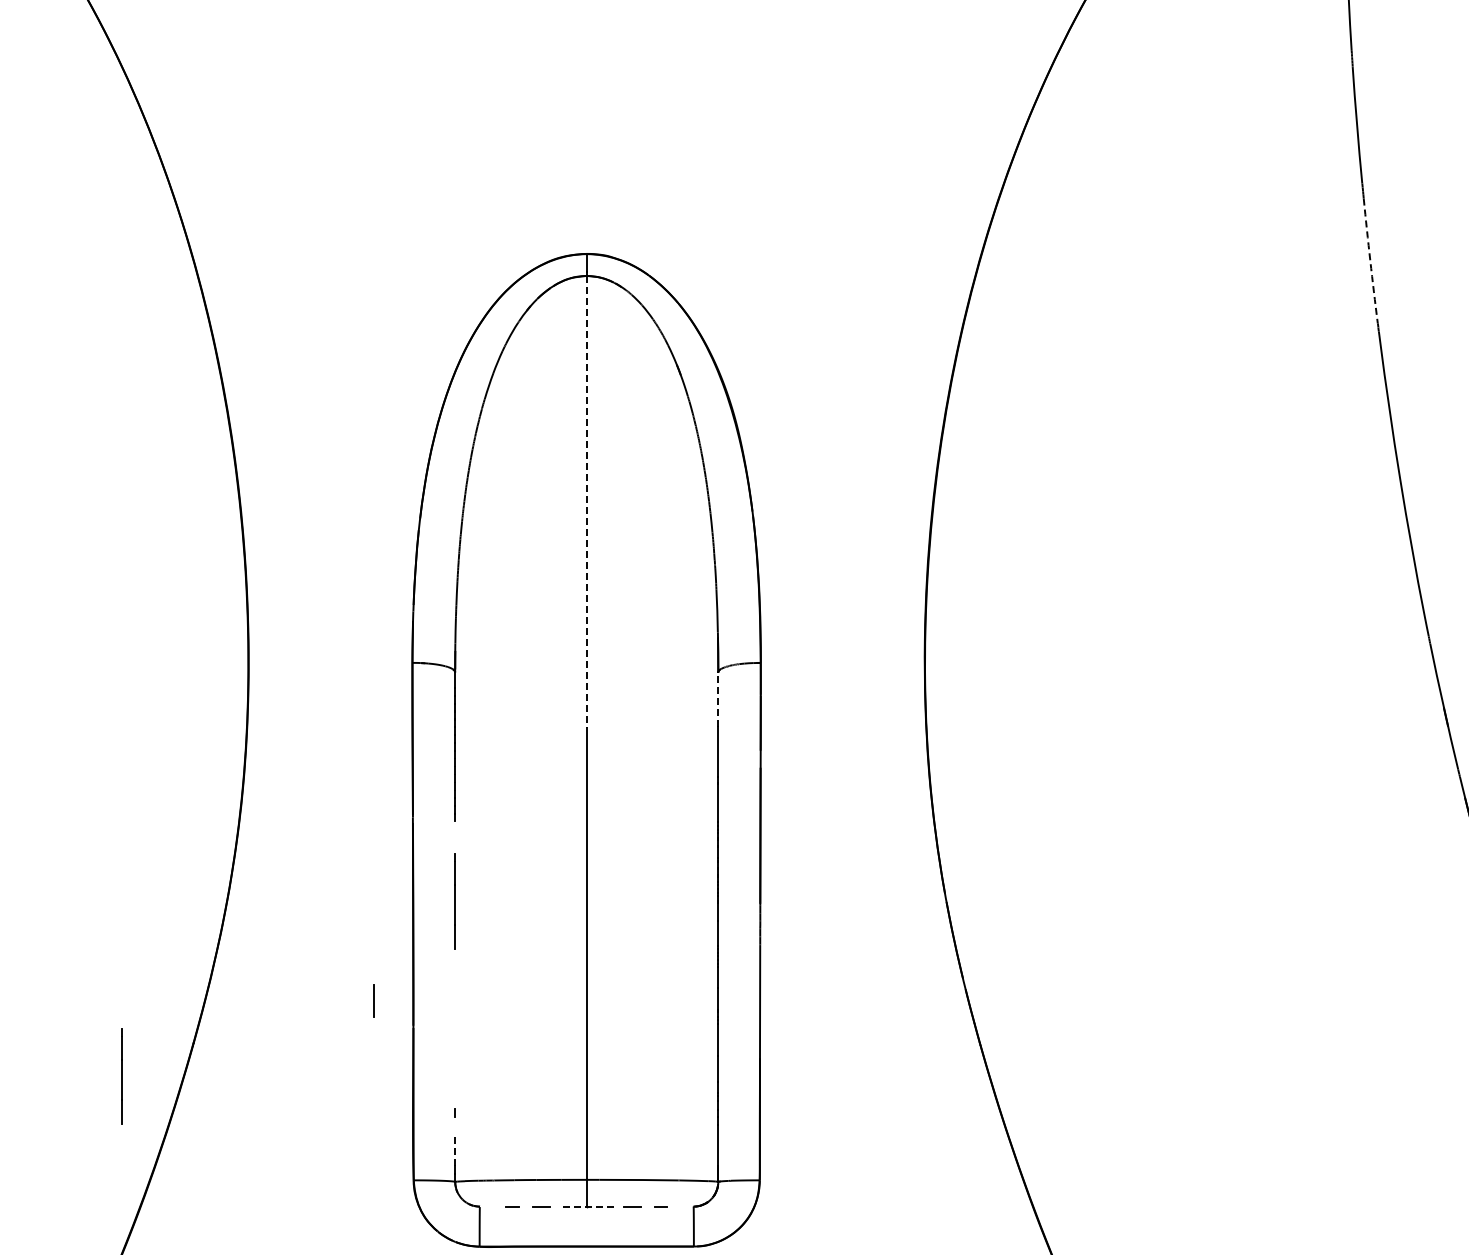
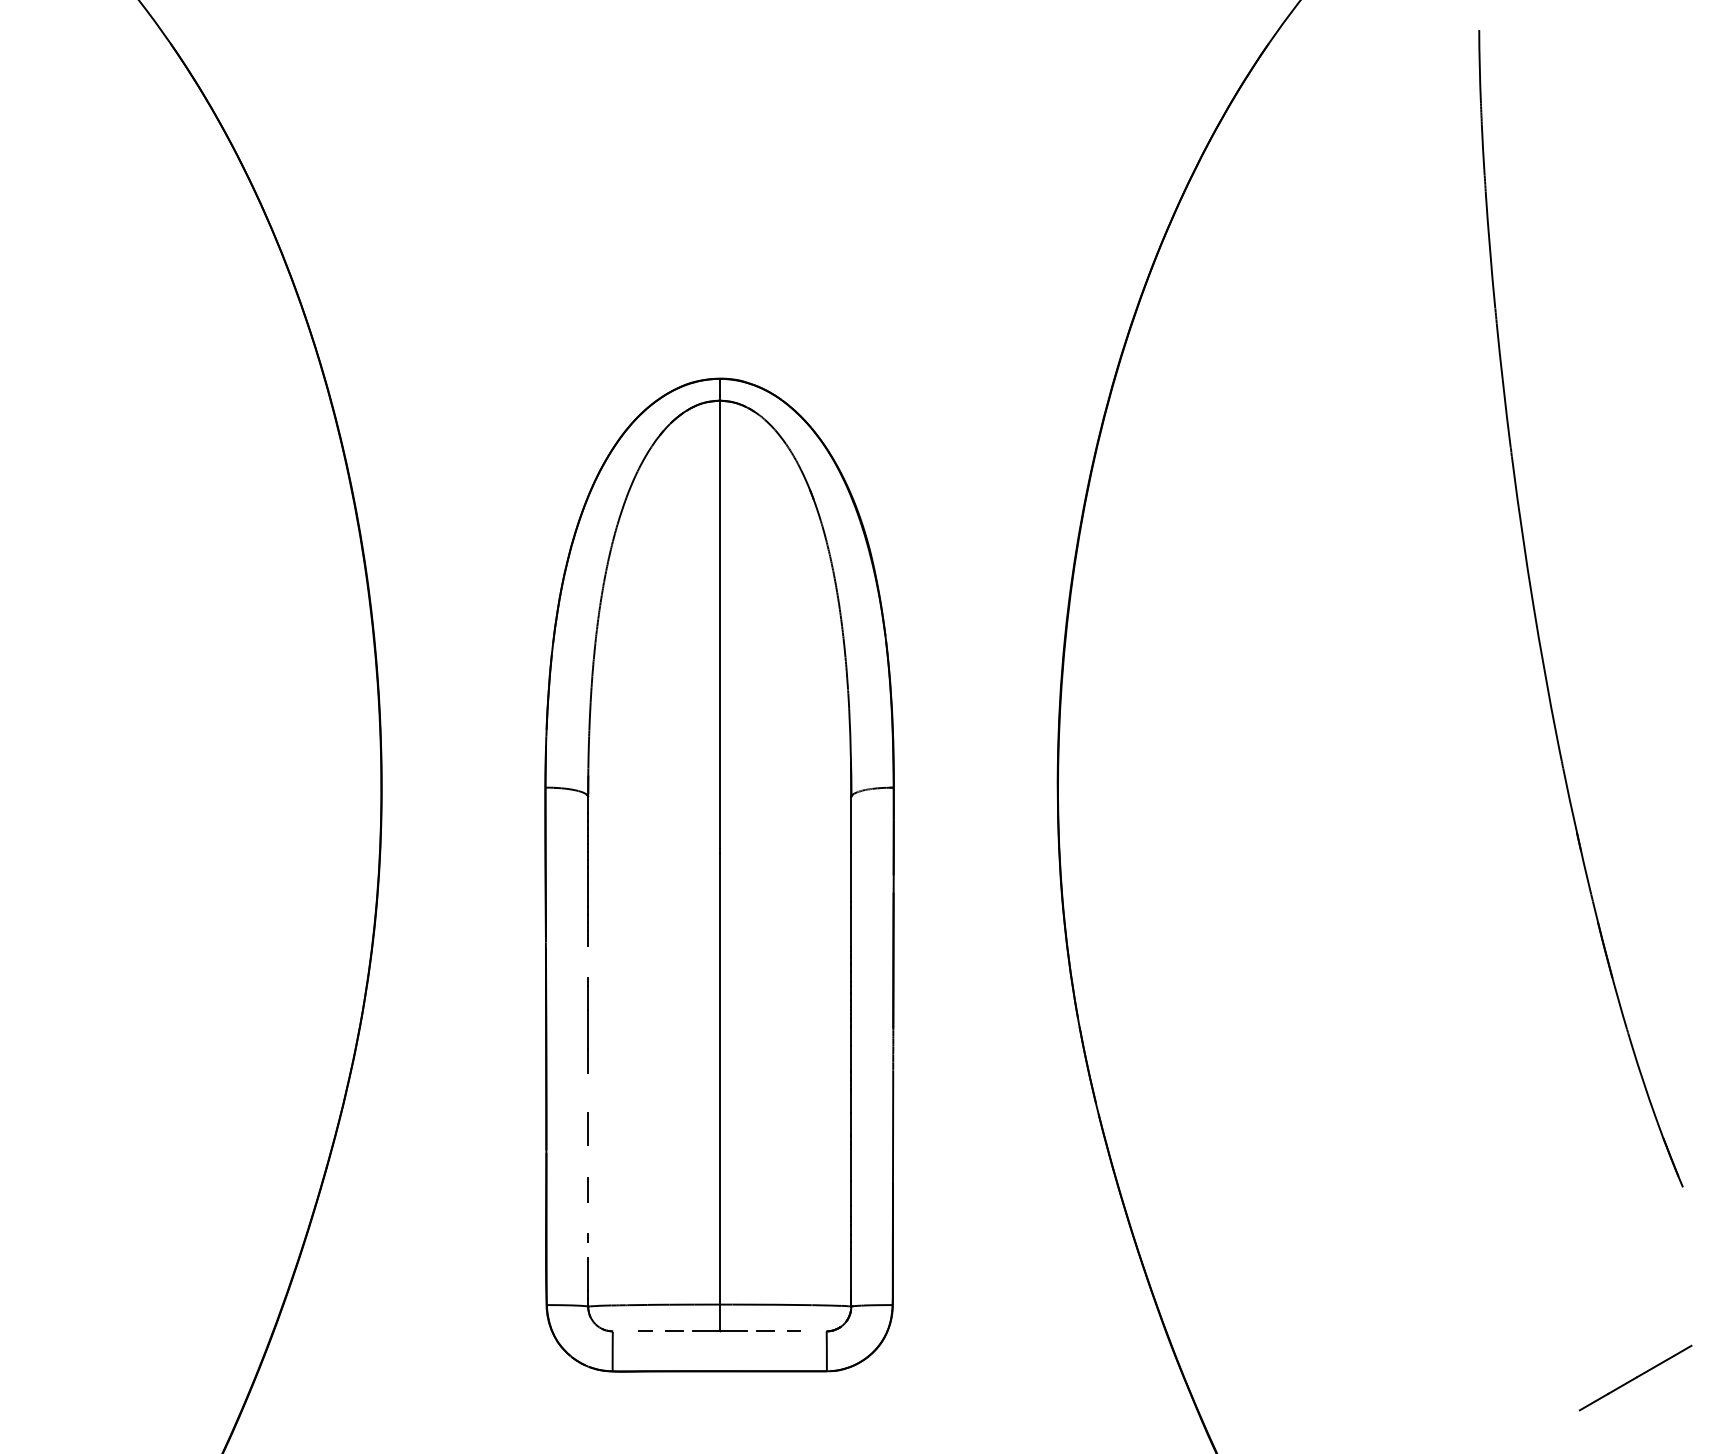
arc: (1370, 260) -> (1503, 385), dashed -> solid
line: (586, 501) -> (719, 626), dashed -> solid
line: (718, 699) -> (851, 824), dashed -> solid
line: (373, 999) -> (587, 1128), moved
line: (454, 1064) -> (587, 1189), added
line: (121, 1075) -> (254, 1200), removed
line: (455, 1148) -> (588, 1273), dashed -> solid
line: (586, 1206) -> (719, 1331), dashed -> solid

